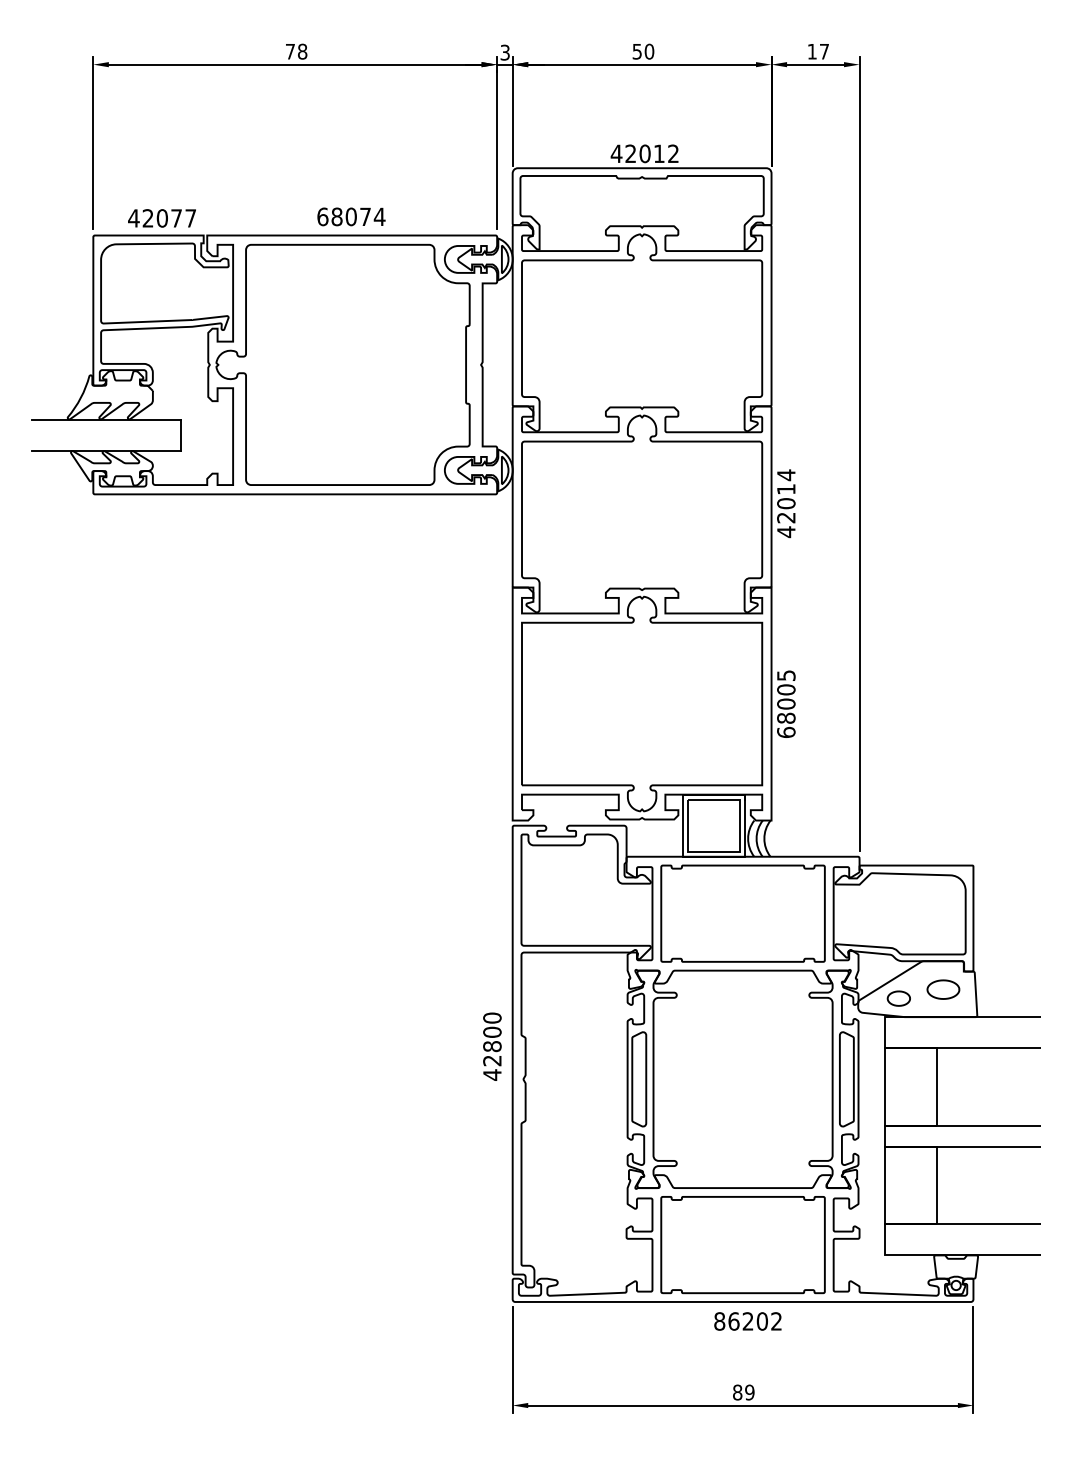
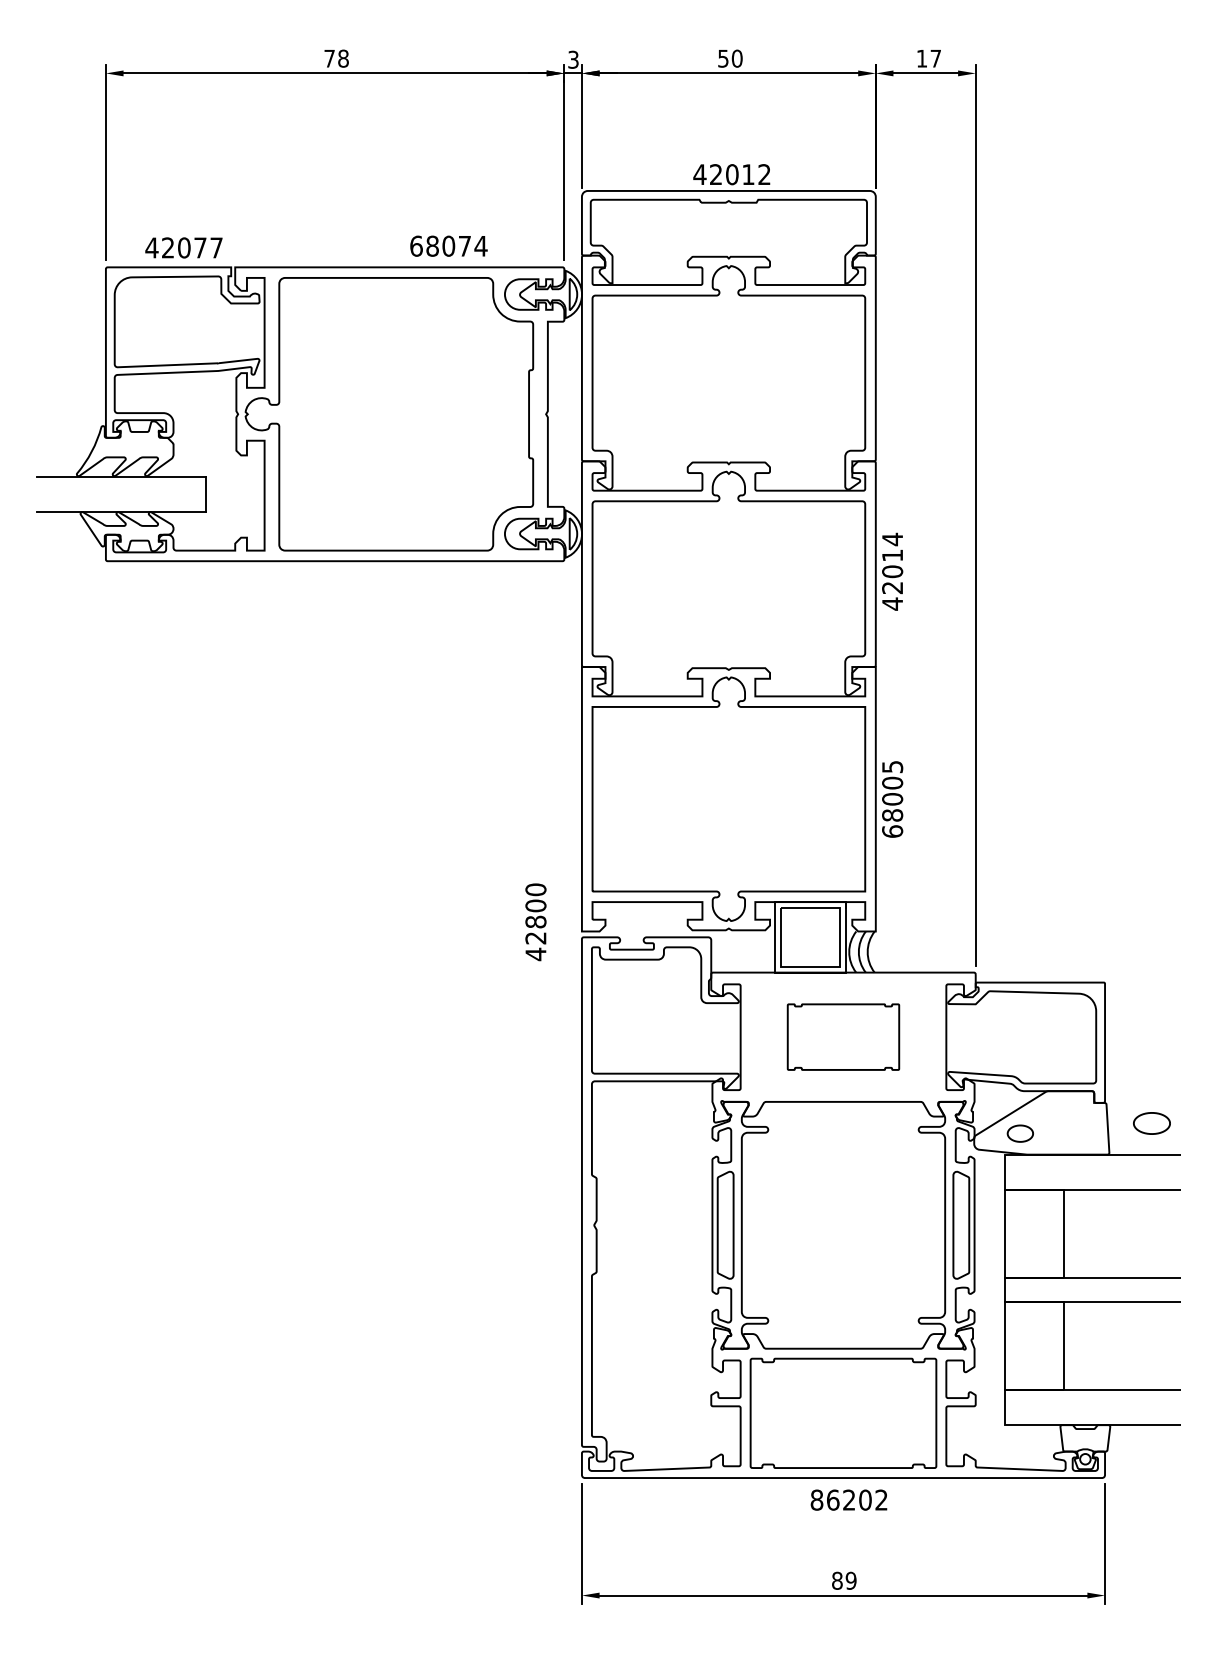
text: (351, 216) -> (448, 245), moved
part: (743, 913) -> (843, 1036), size x0.6
part: (943, 989) -> (1151, 1123), moved
text: (492, 1046) -> (535, 922), moved

